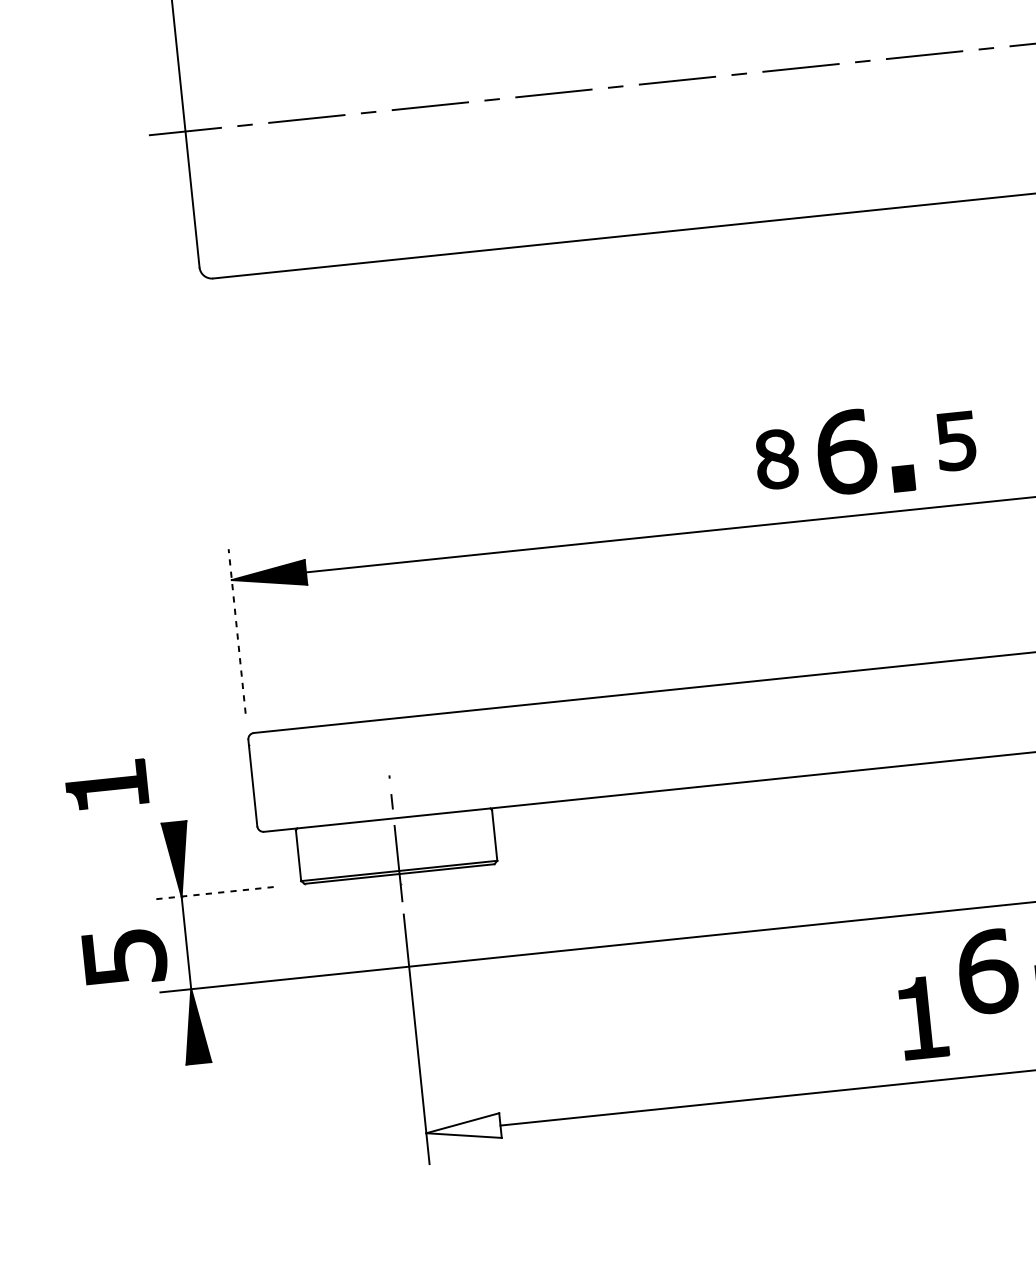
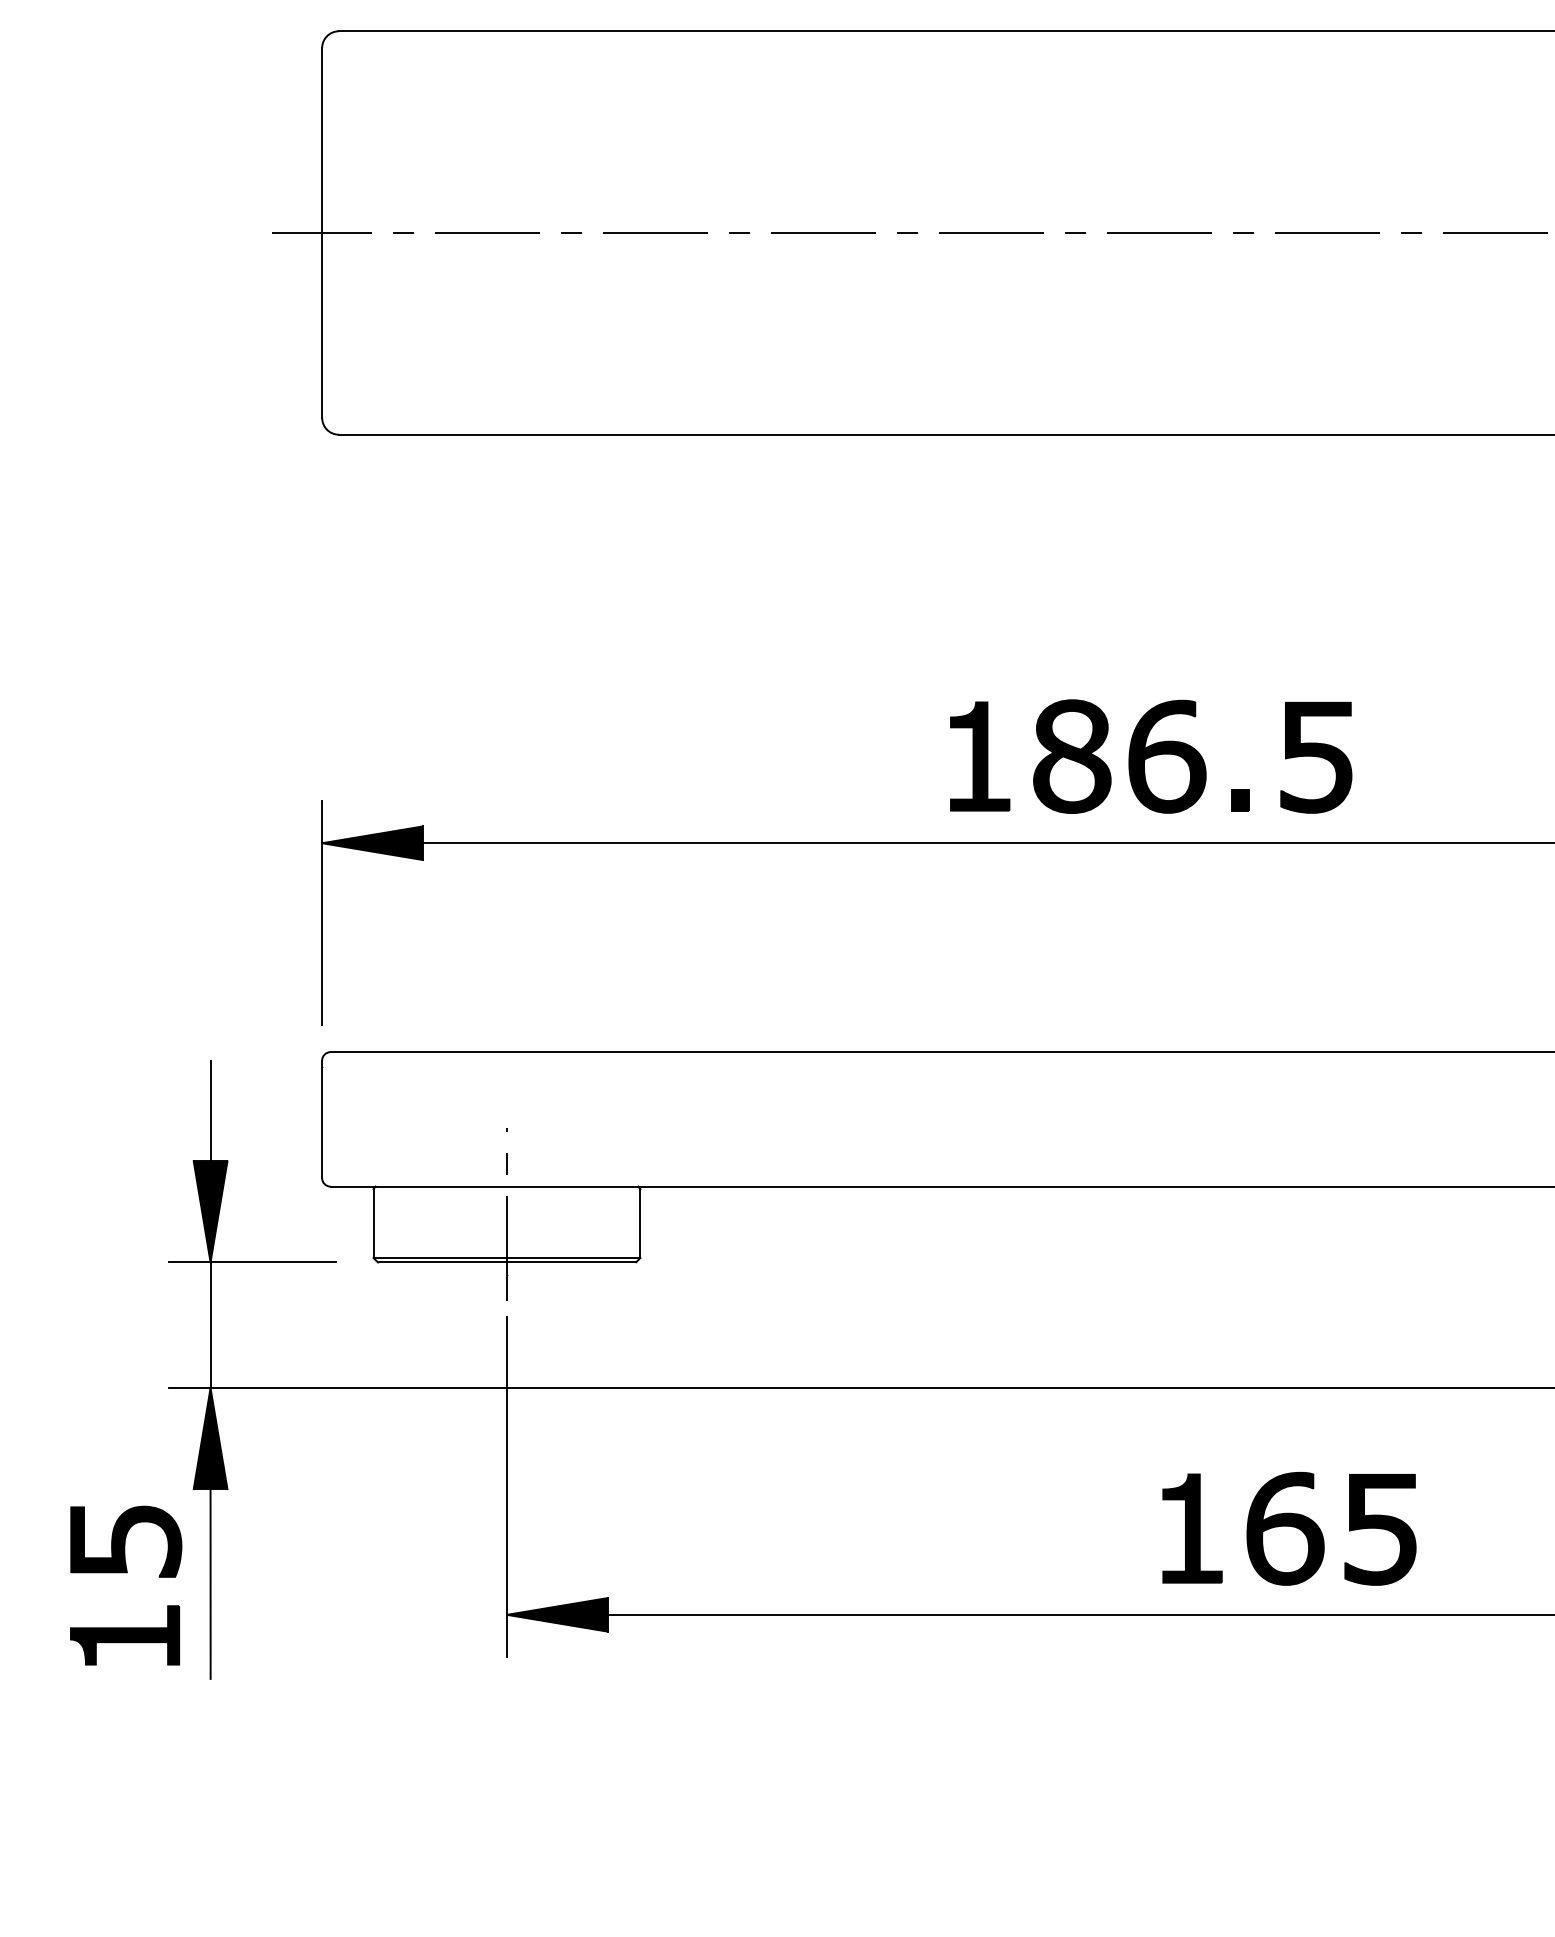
part: (956, 441) -> (1316, 757), size x1.43
part: (776, 459) -> (1072, 756), size x1.43
part: (709, 466) -> (980, 756), added
part: (903, 478) -> (1240, 800), size x0.62
line: (237, 631) -> (322, 913), dashed -> solid
part: (106, 784) -> (124, 1635), moved
line: (170, 785) -> (210, 1110), added
line: (212, 893) -> (252, 1262), dashed -> solid
part: (125, 957) -> (126, 1541), moved
part: (988, 971) -> (1285, 1528), moved
fill: (463, 1129) -> (557, 1614), added
line: (206, 1132) -> (210, 1583), added

